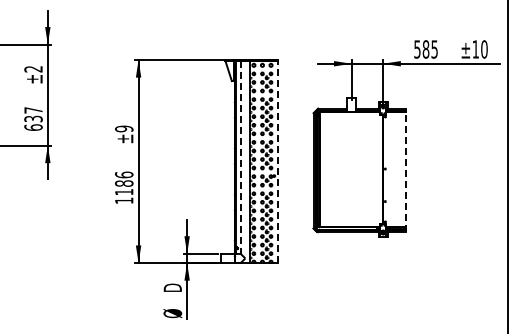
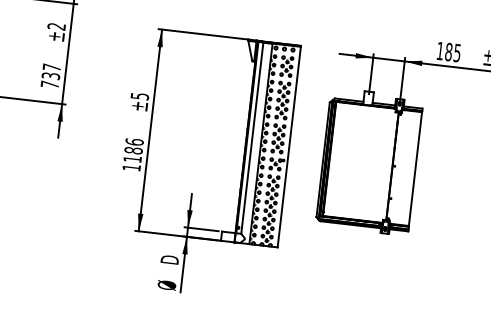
text: (417, 49) -> (440, 51), 585 -> 185
text: (33, 127) -> (49, 84), 637 -> 737
text: (124, 128) -> (140, 95), ±9 -> ±5
line: (240, 158) -> (252, 139), dashed -> solid
line: (278, 161) -> (289, 146), dashed -> solid
line: (406, 170) -> (415, 170), dashed -> solid

